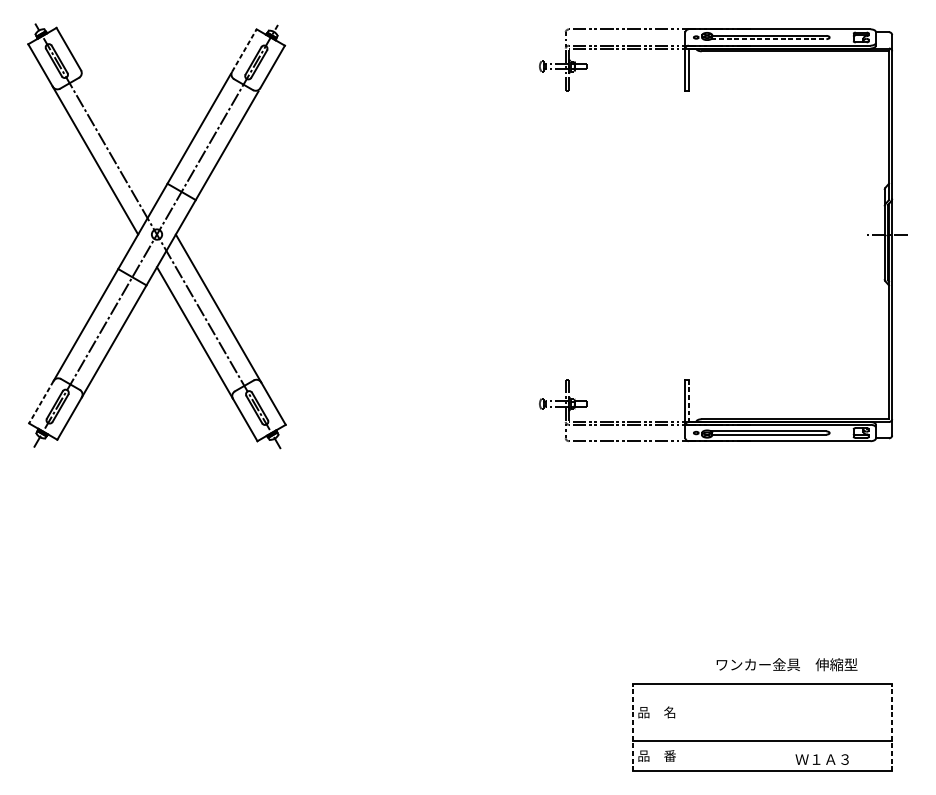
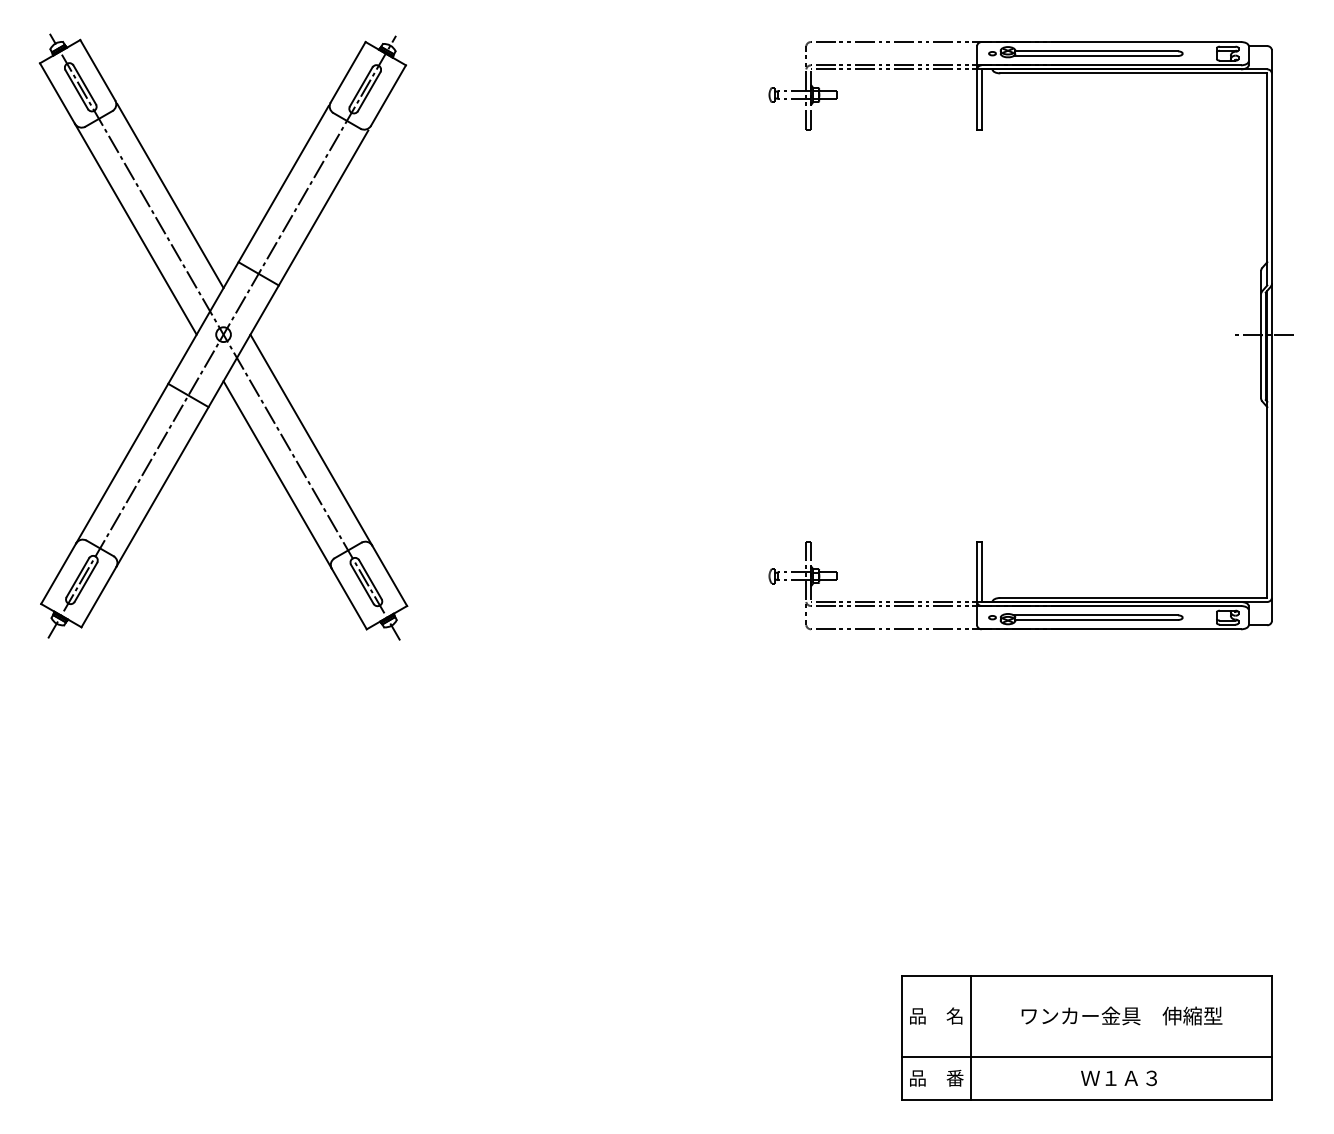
line: (769, 39) -> (1096, 56), dashed -> solid
line: (244, 50) -> (348, 72), dashed -> solid
line: (119, 136) -> (170, 195), added
line: (688, 401) -> (981, 572), dashed -> solid
line: (41, 402) -> (58, 573), dashed -> solid
text: (786, 664) -> (1121, 1015), moved
line: (633, 727) -> (902, 1037), dashed -> solid
line: (680, 727) -> (970, 1037), added
line: (891, 727) -> (1271, 1037), dashed -> solid
text: (821, 759) -> (1118, 1078), moved

